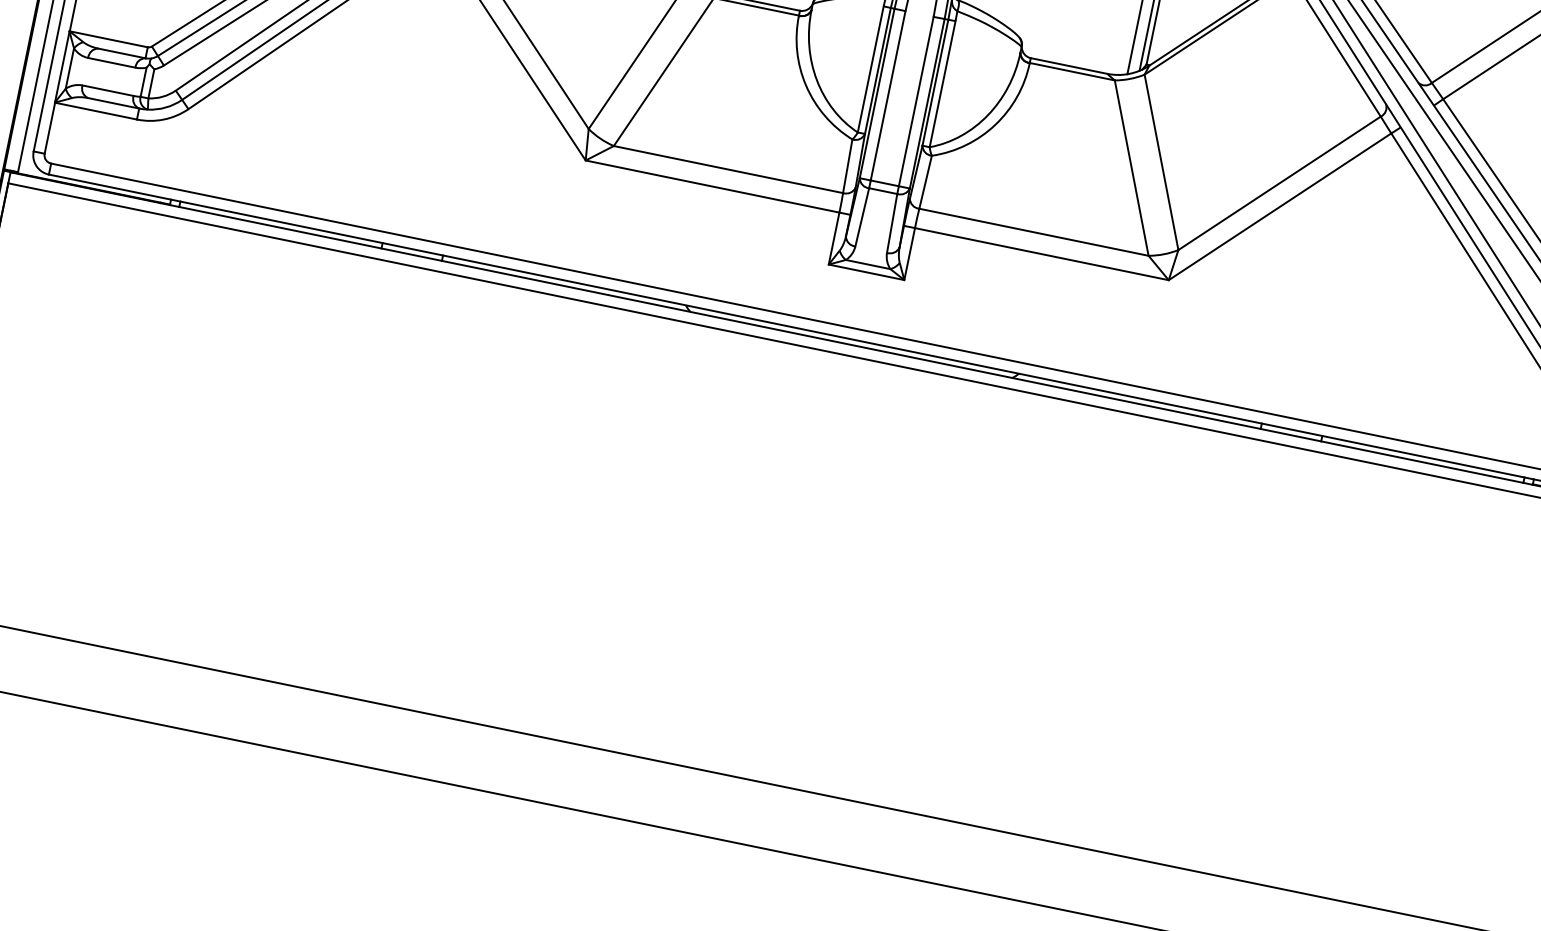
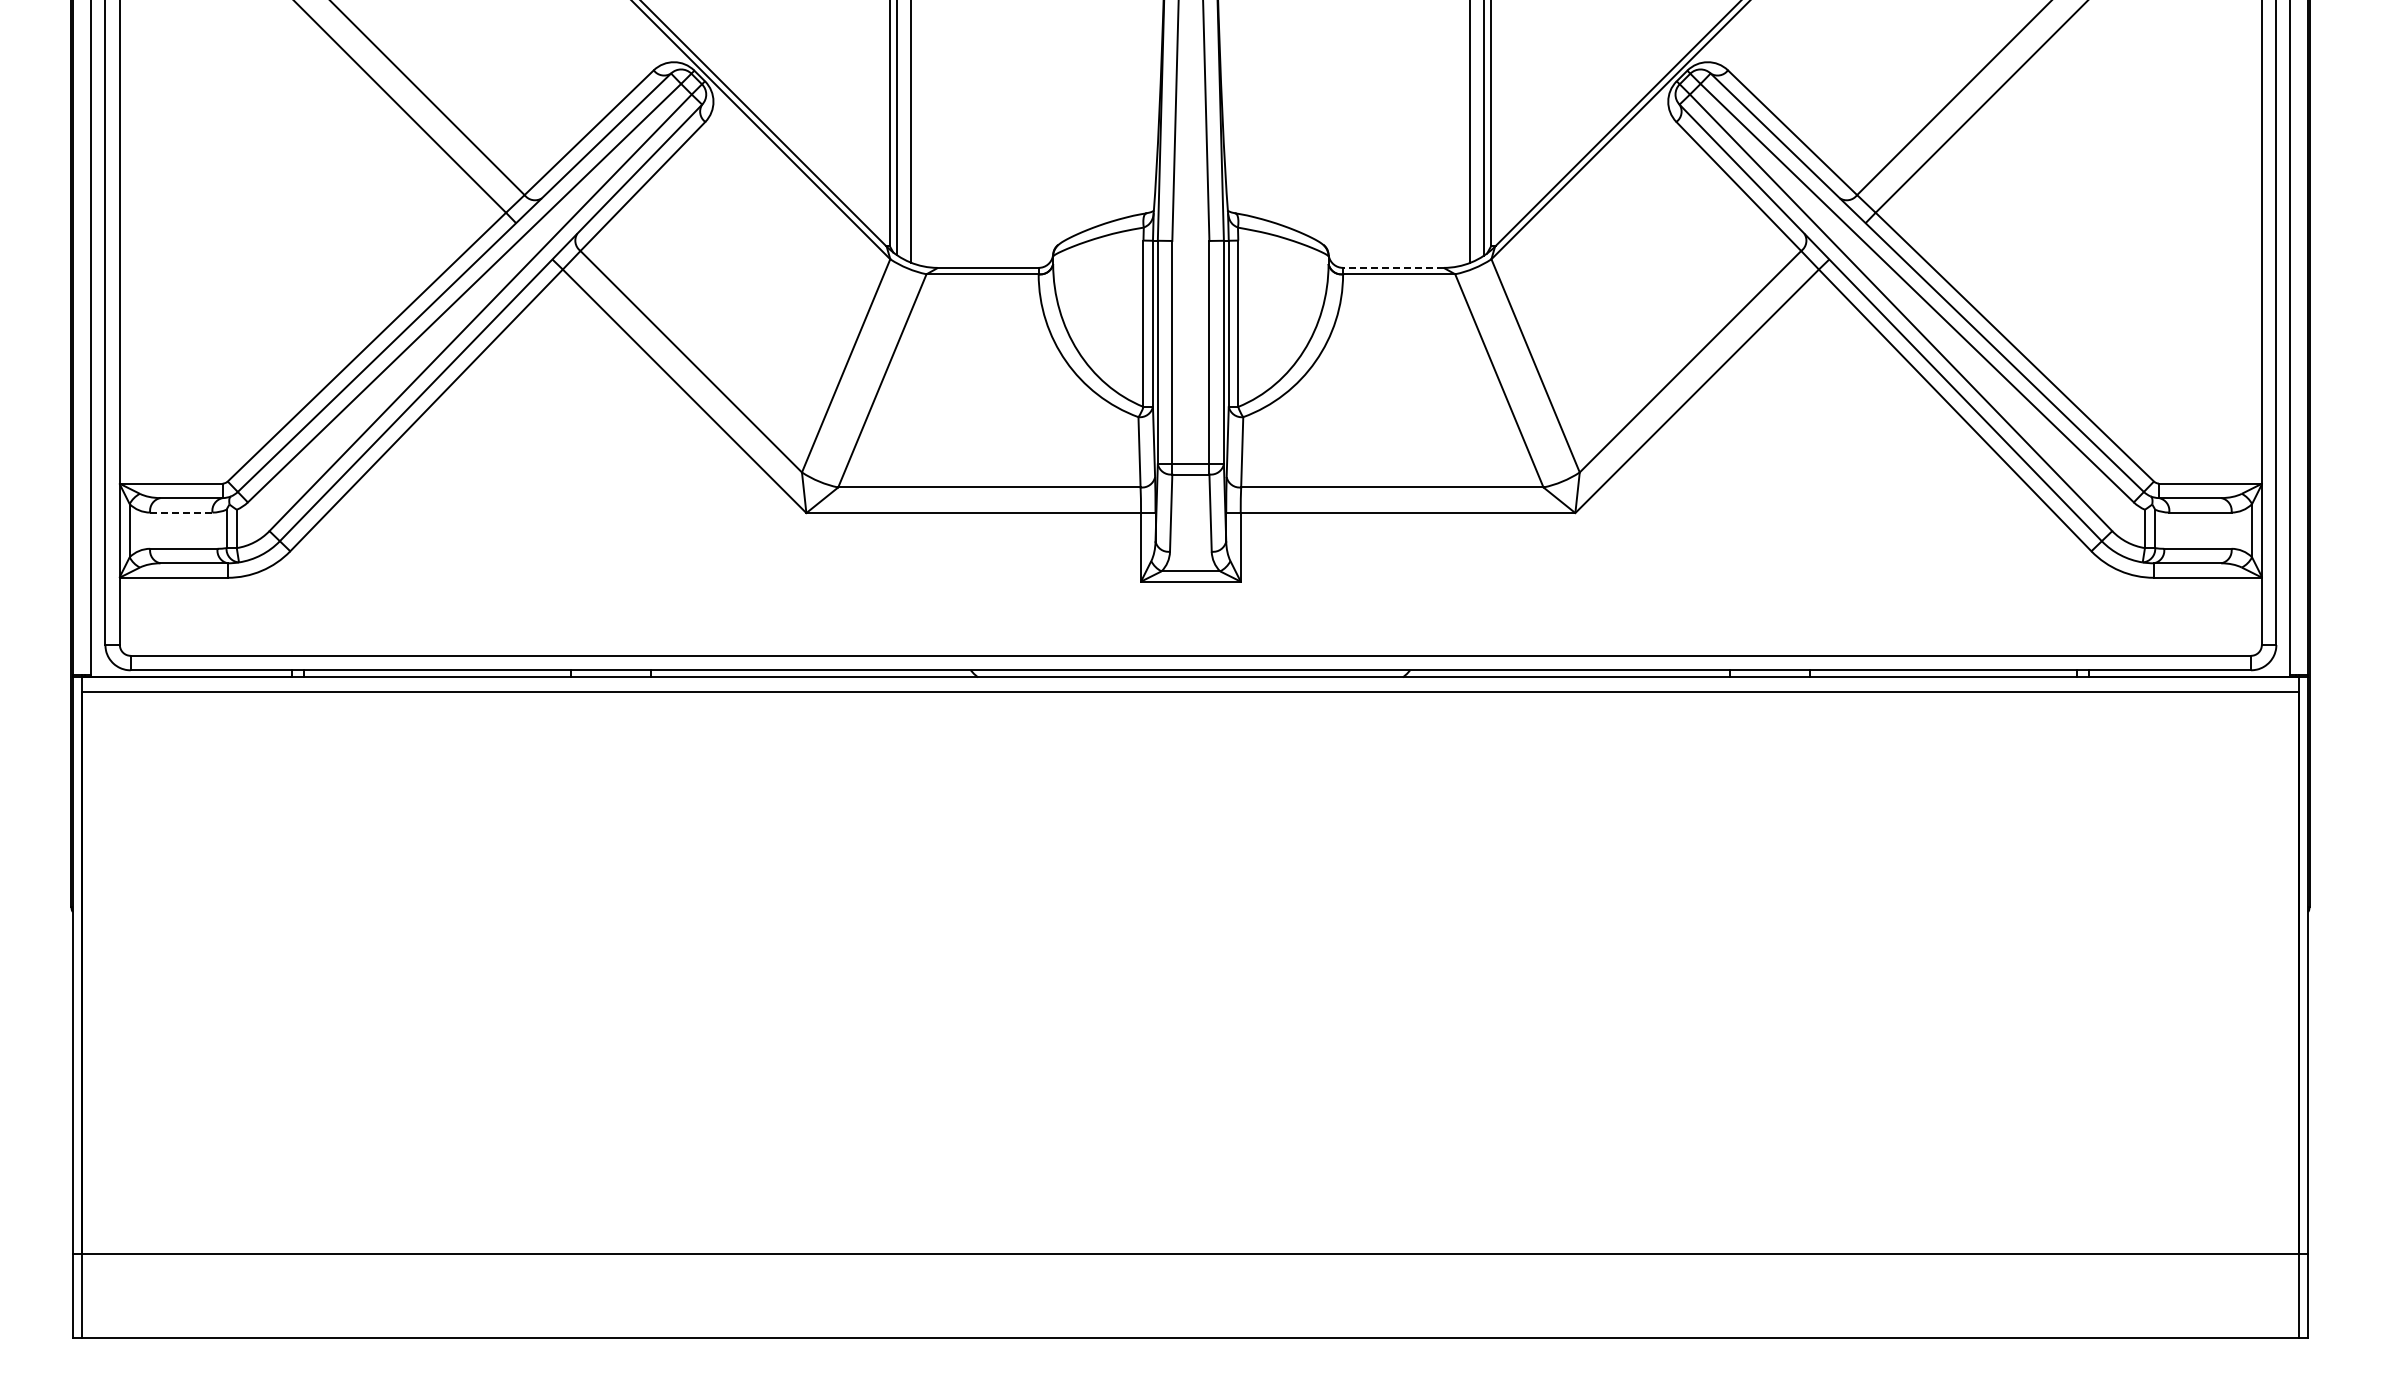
line: (111, 62) -> (180, 512), solid -> dashed
line: (1068, 65) -> (1392, 267), solid -> dashed

